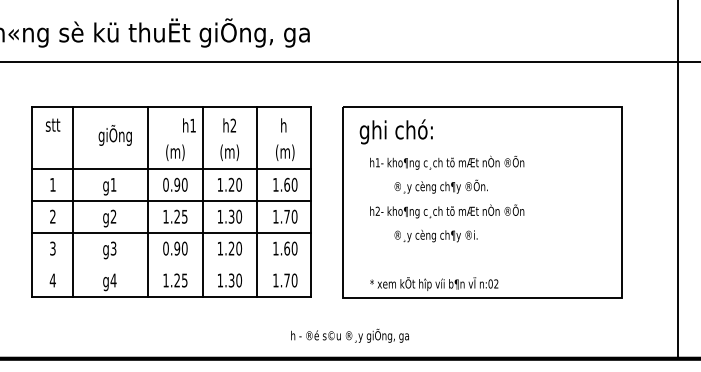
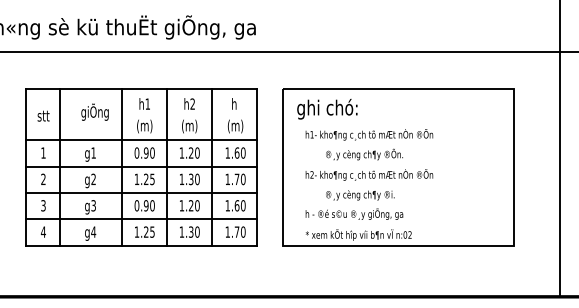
text: (52, 124) -> (43, 115), moved
text: (189, 125) -> (144, 103), moved
line: (171, 264) -> (141, 218), added
text: (349, 335) -> (353, 213), moved

